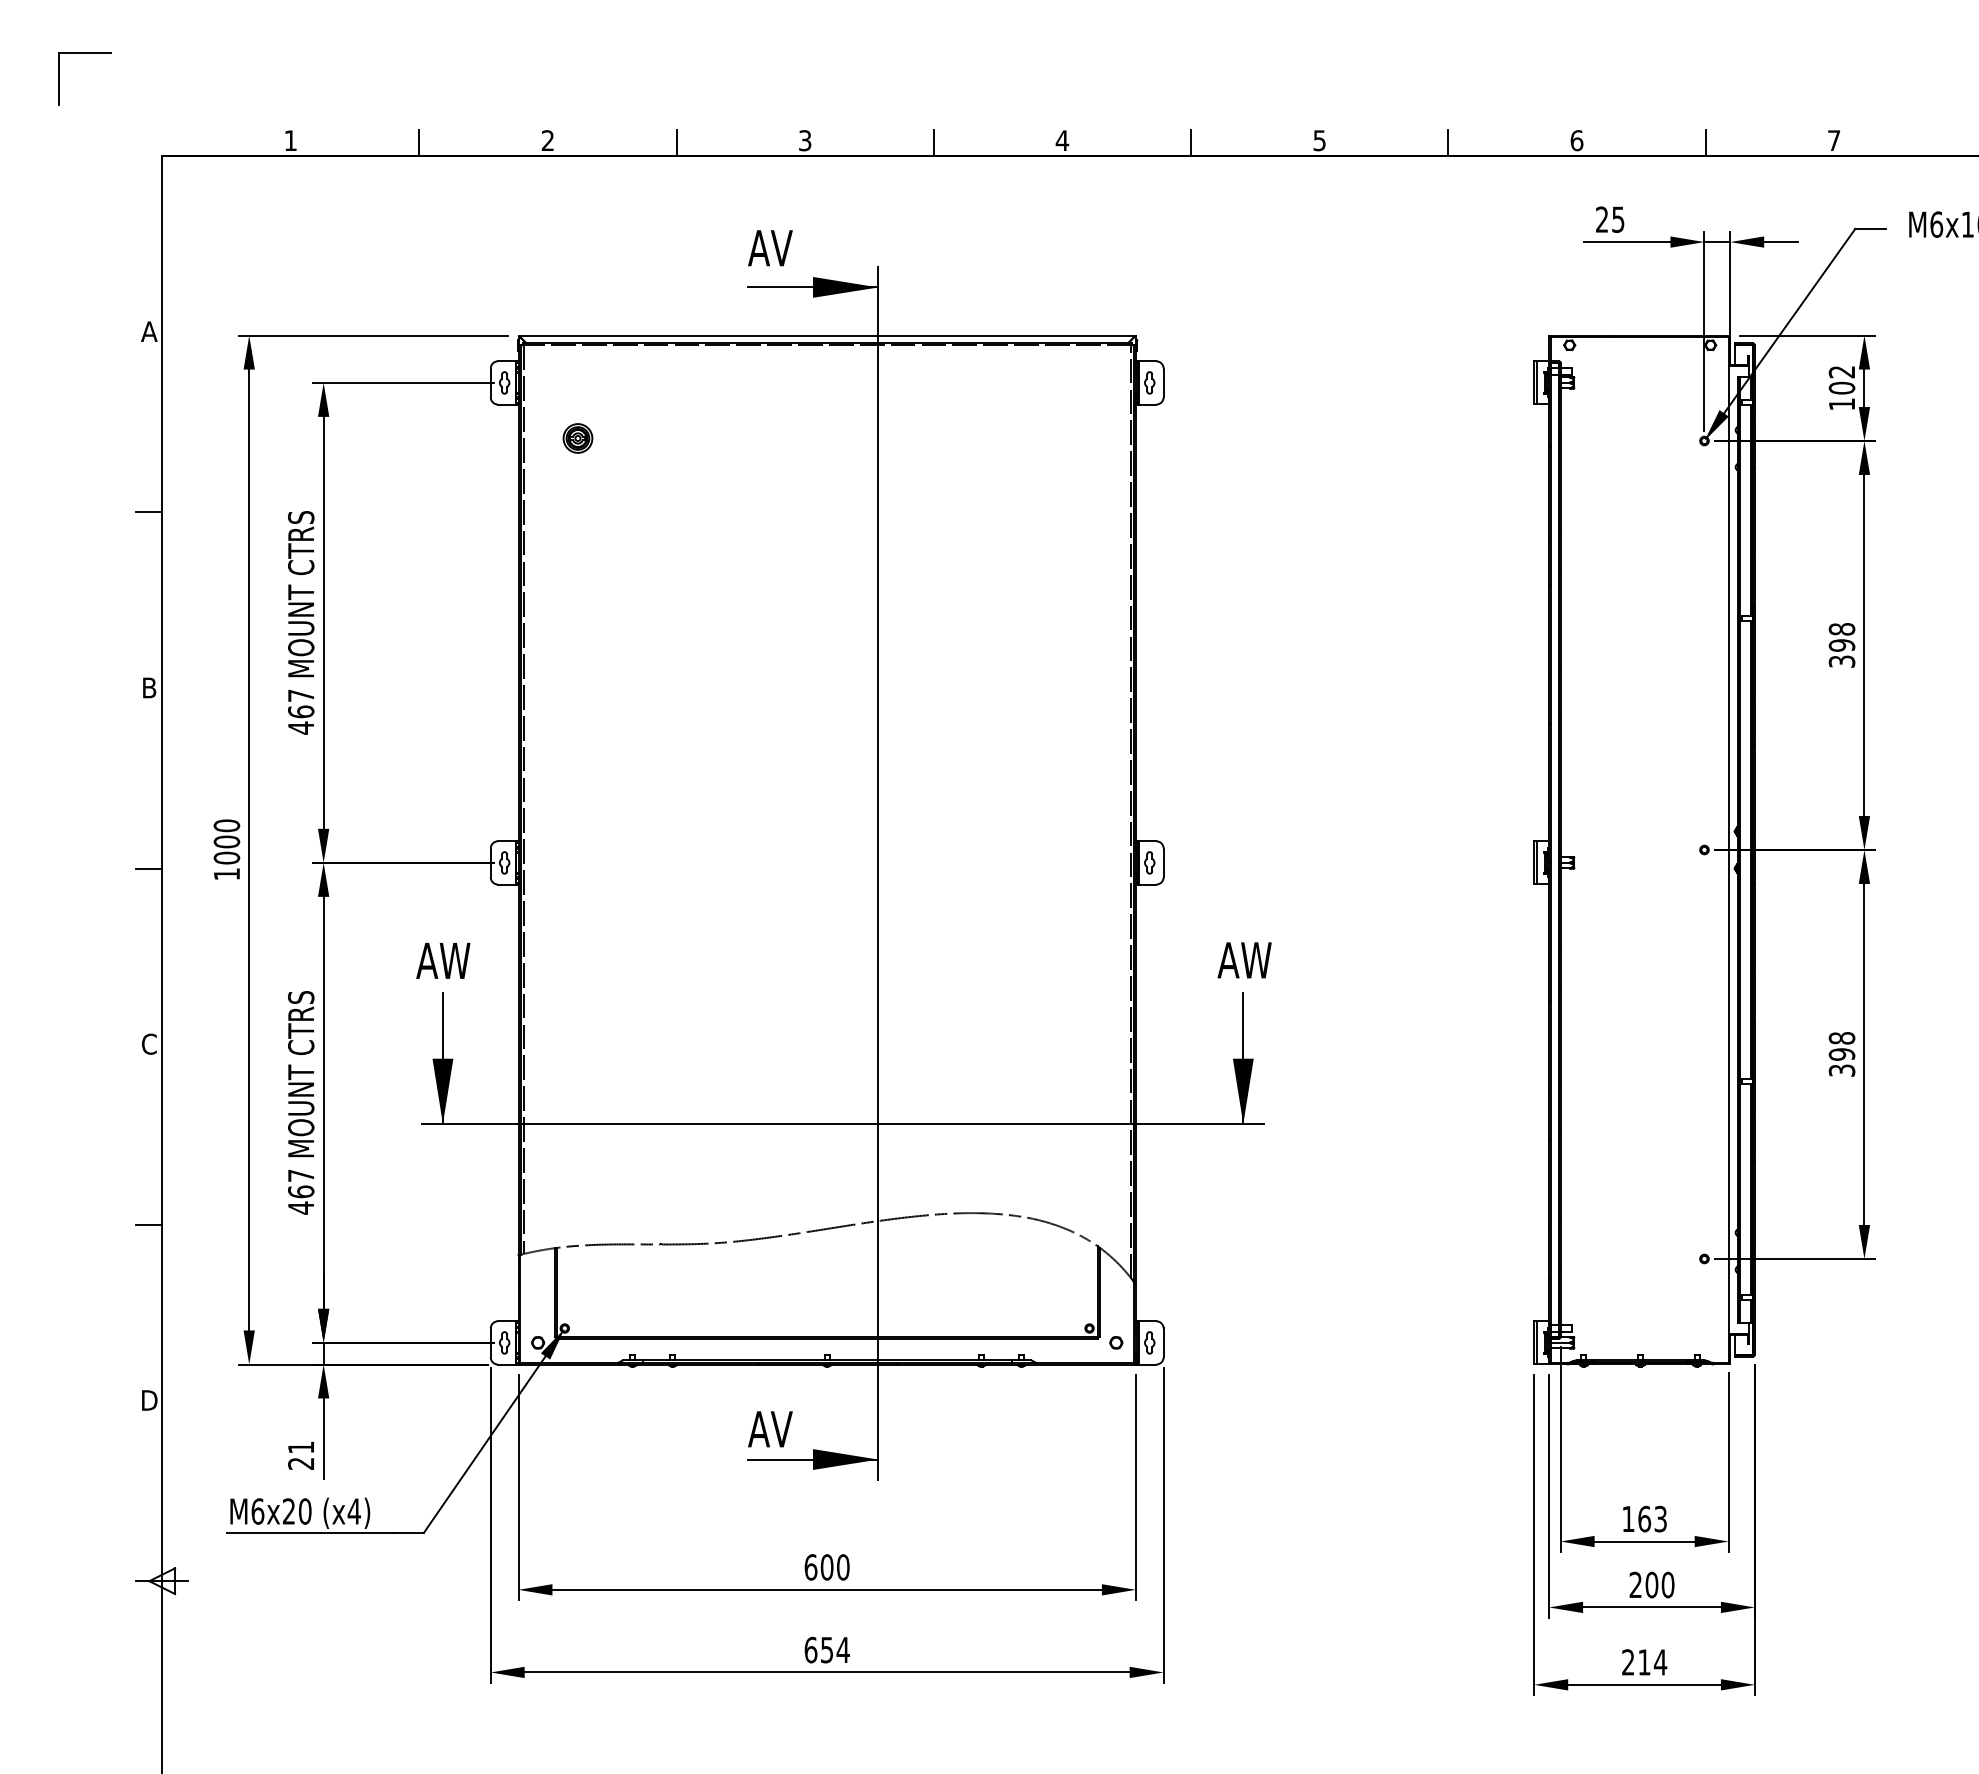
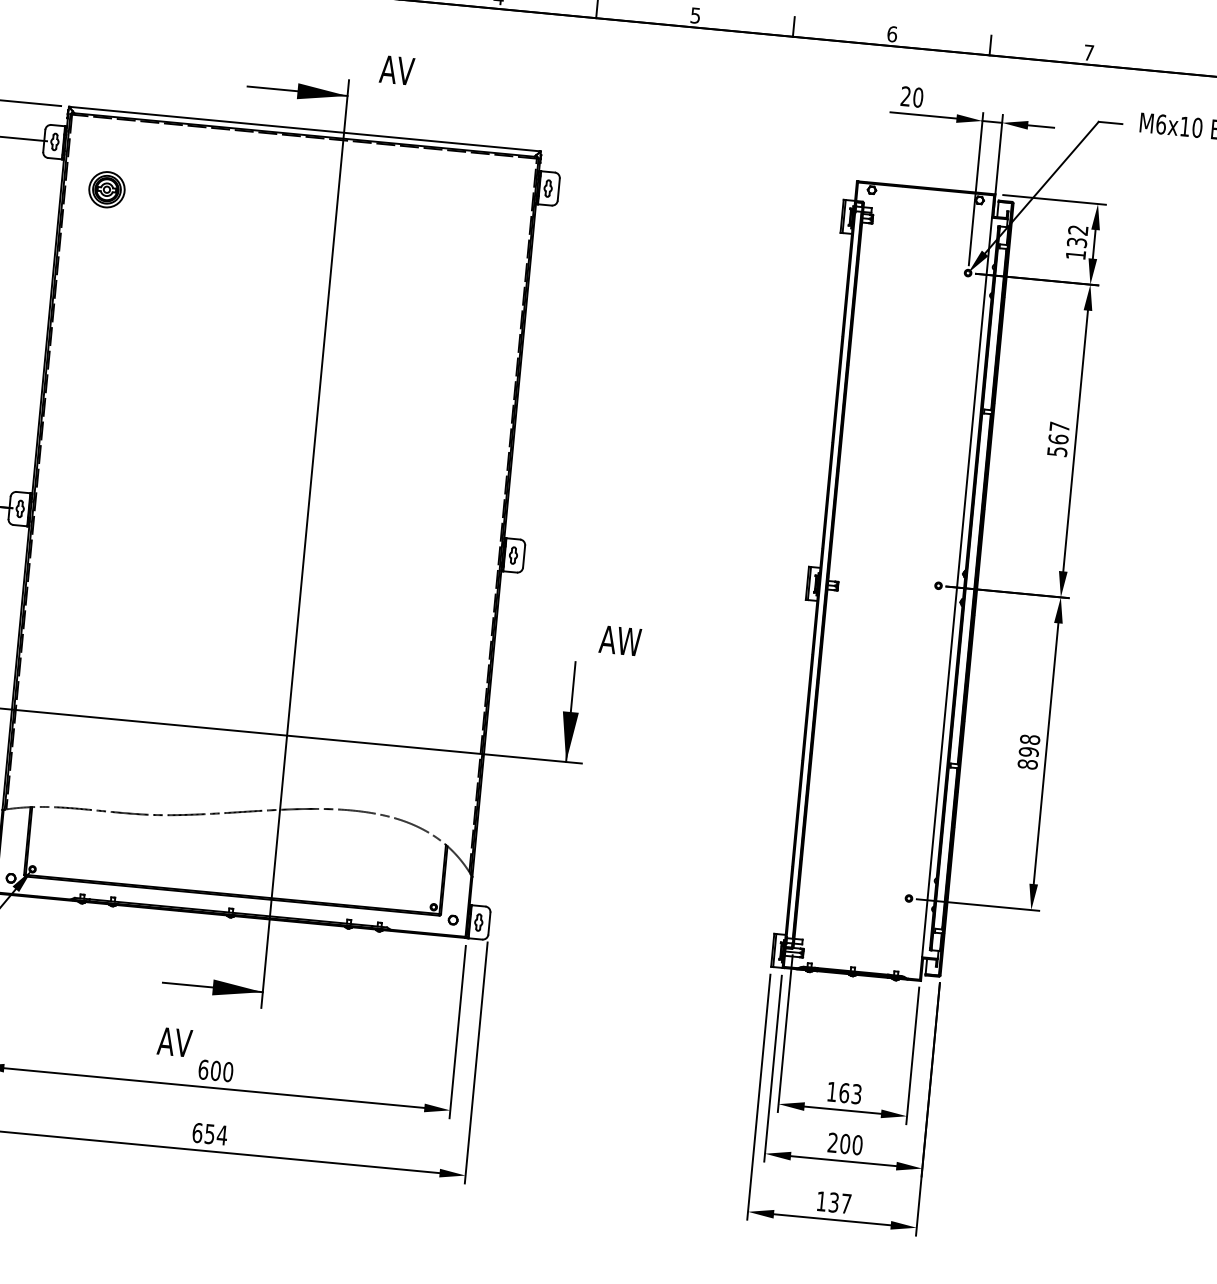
text: (1618, 219) -> (918, 97), 25 -> 20
text: (770, 248) -> (397, 70), moved
text: (1841, 387) -> (1076, 242), 102 -> 132
part: (577, 438) -> (106, 189), size x1.6
text: (1841, 645) -> (1058, 439), 398 -> 567
text: (1244, 960) -> (620, 640), moved
text: (1841, 1070) -> (1027, 764), 398 -> 898
text: (770, 1429) -> (174, 1042), moved
text: (1644, 1662) -> (833, 1202), 214 -> 137

